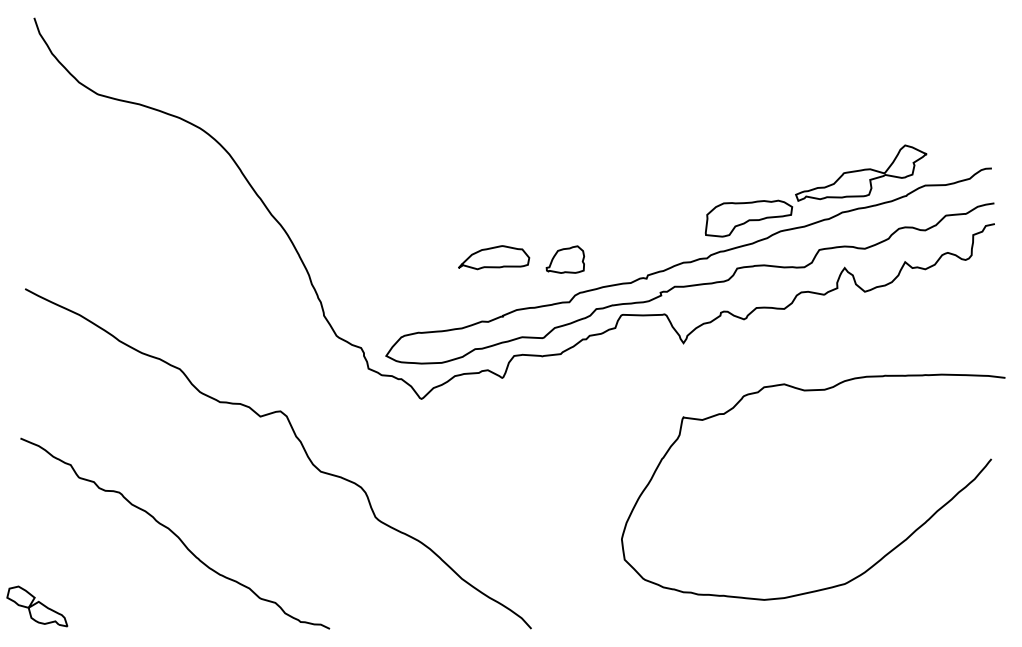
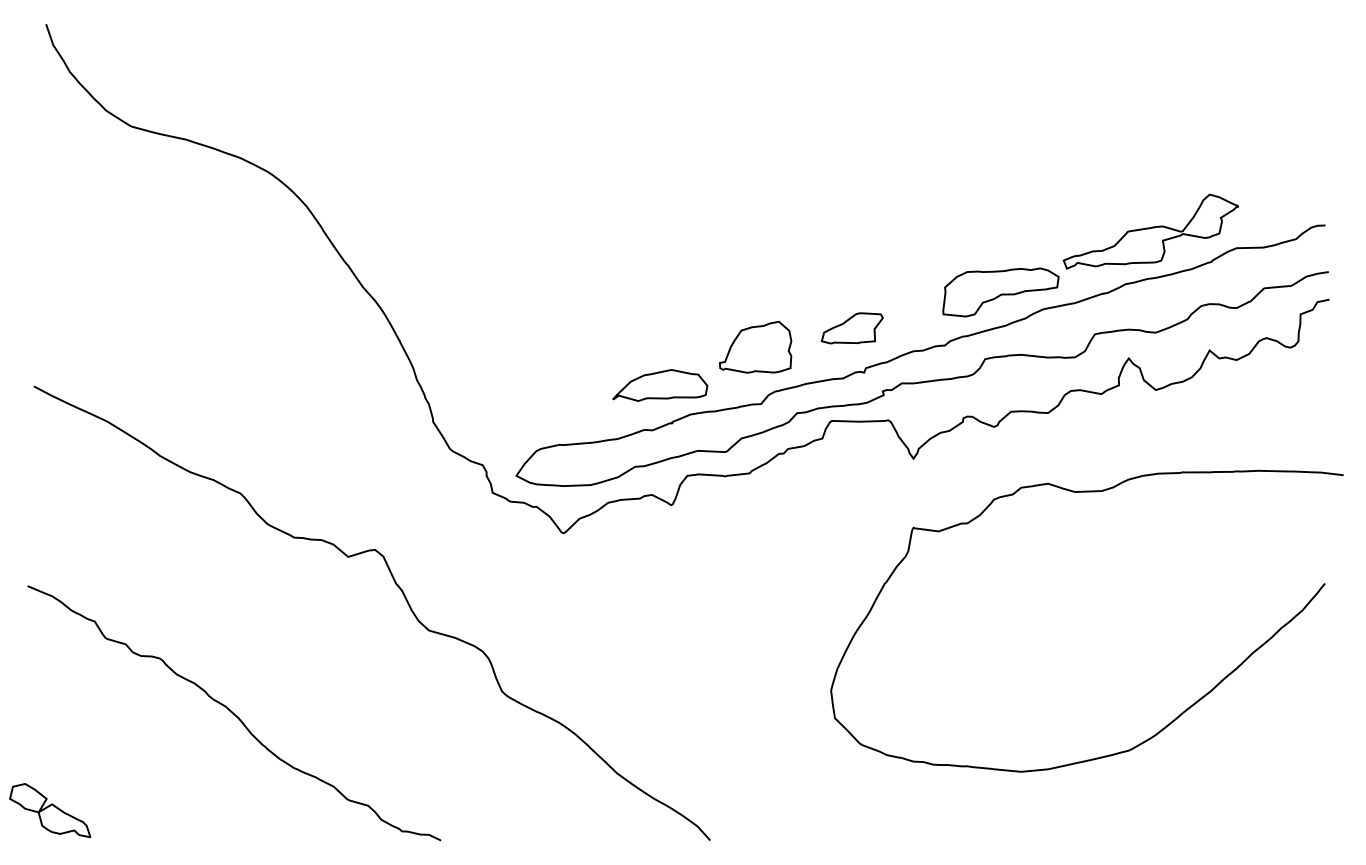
part: (637, 245) -> (851, 328), added
part: (494, 257) -> (660, 385), moved
part: (565, 259) -> (755, 346), size x1.43
curve: (813, 390) -> (1086, 492), moved

